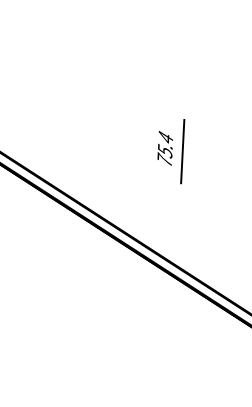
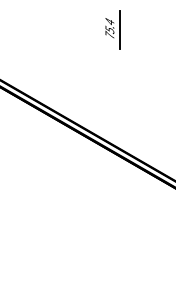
part: (169, 150) -> (112, 29), moved

